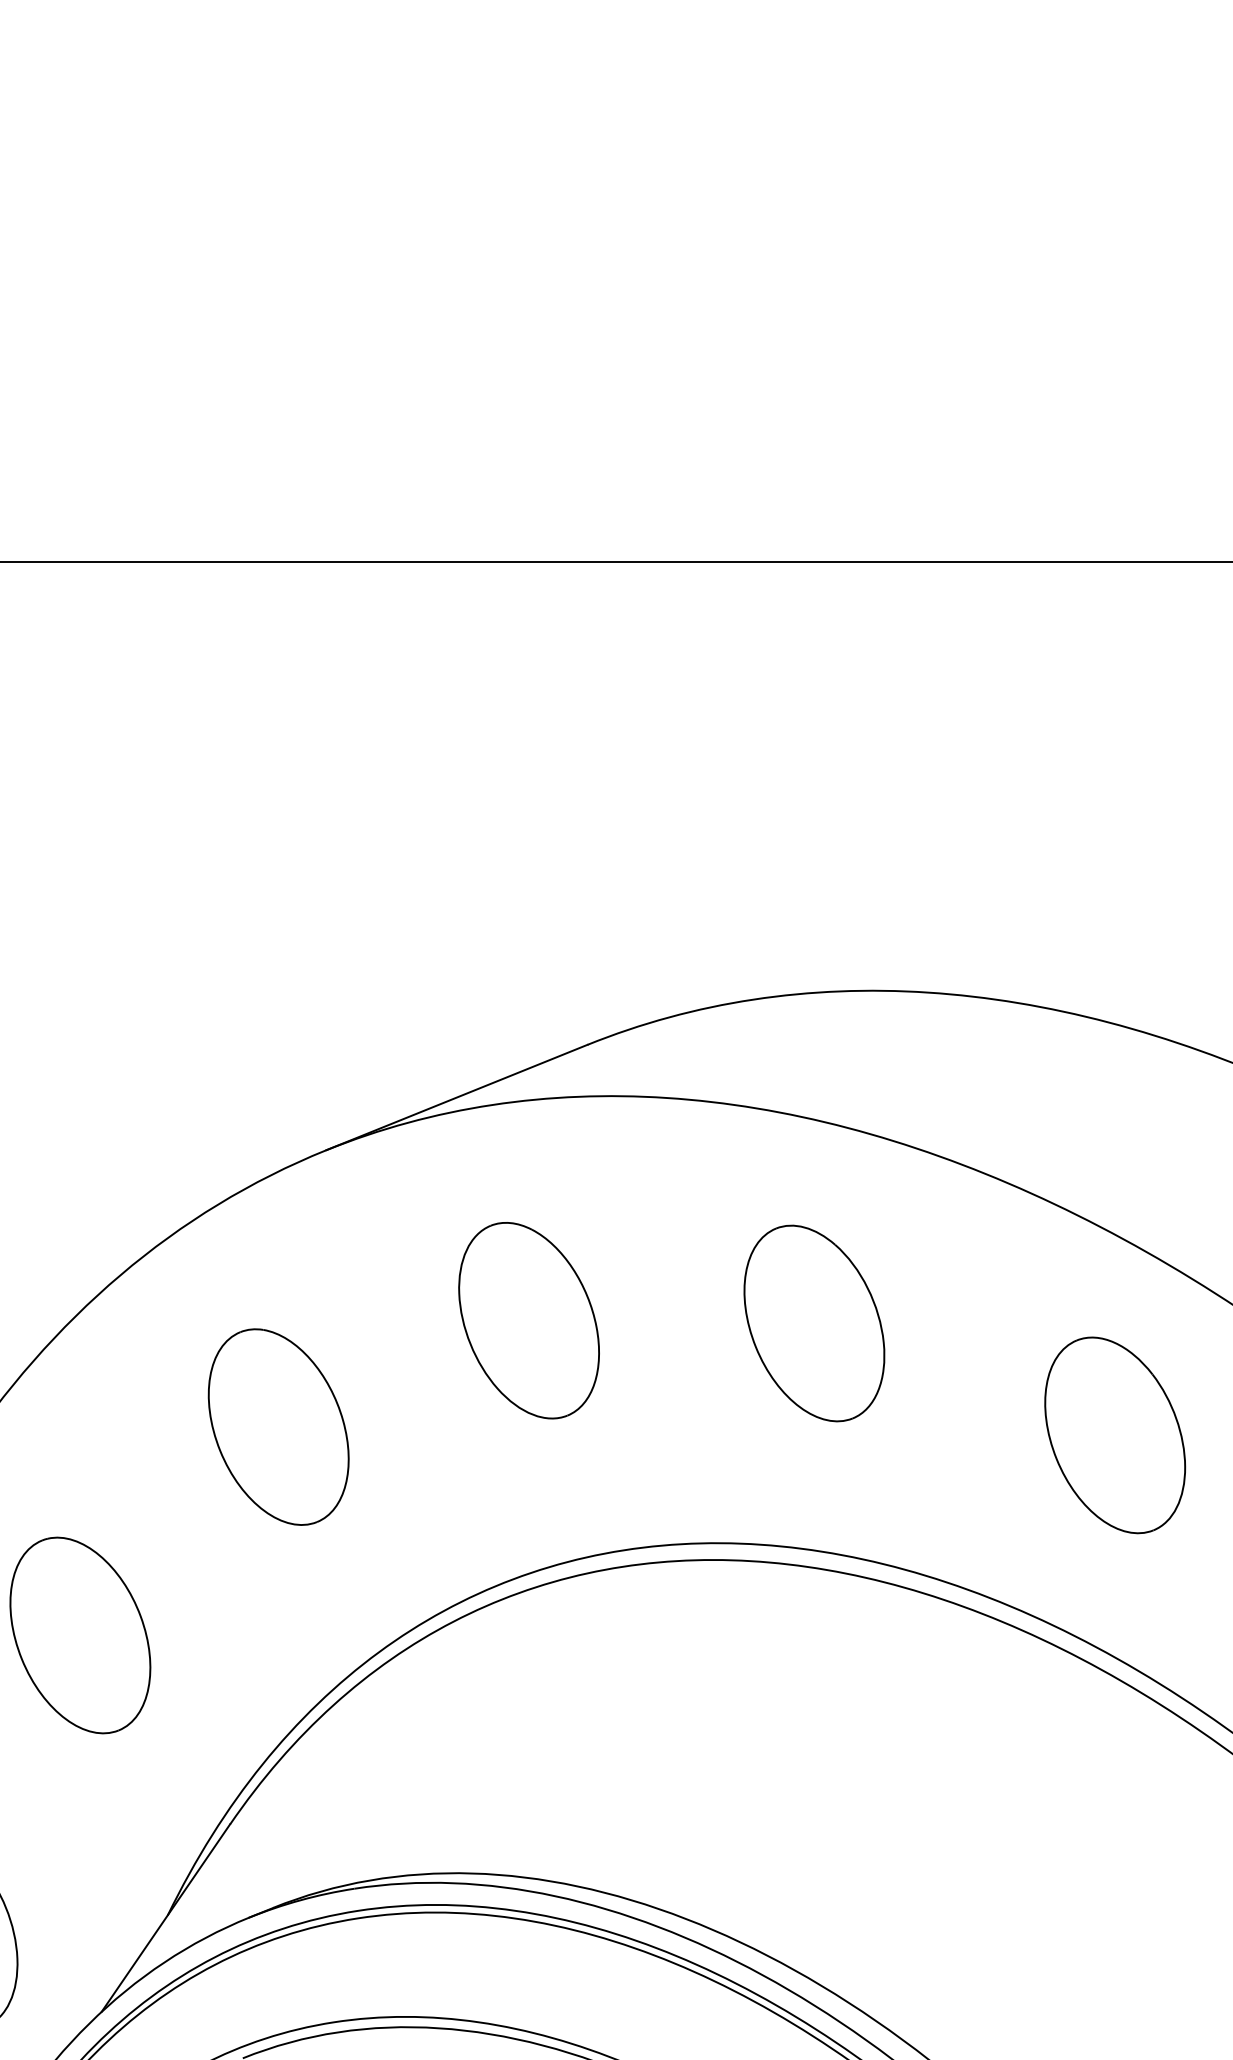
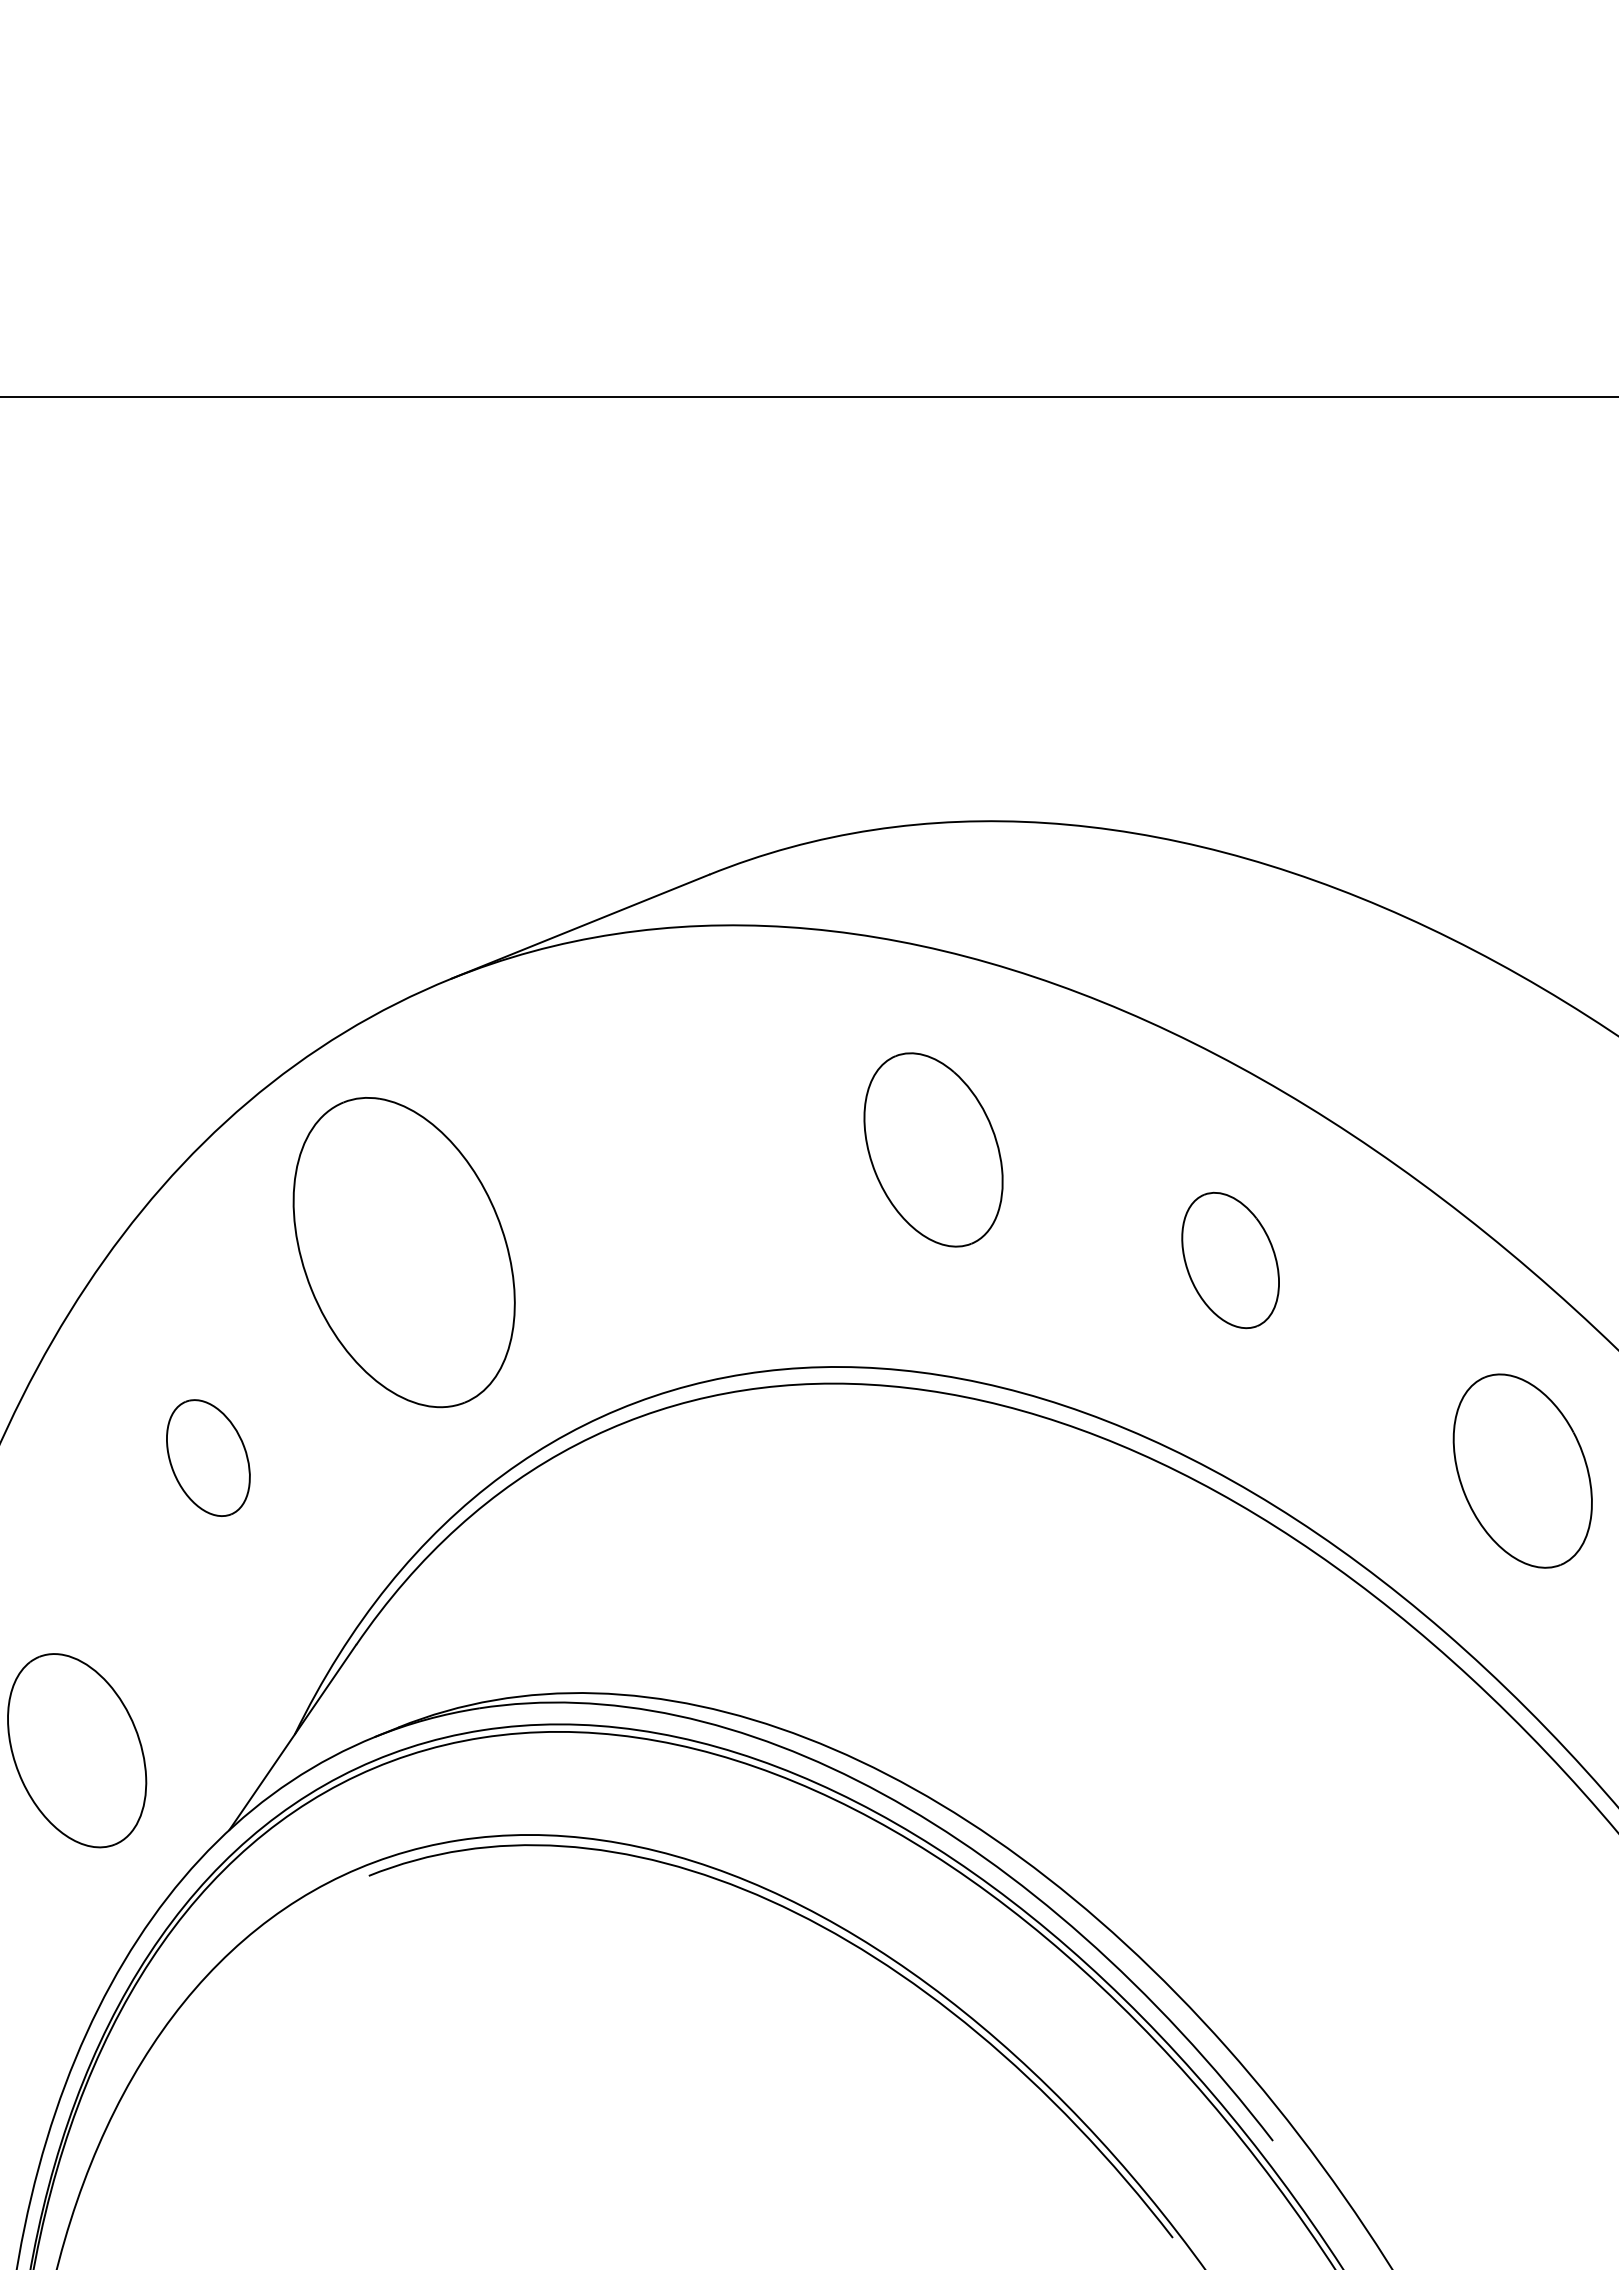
part: (528, 1320) -> (651, 1146), removed
part: (278, 1426) -> (404, 1251), size x1.6
part: (1114, 1435) -> (1230, 1260), size x0.7
part: (80, 1634) -> (208, 1457), size x0.6

